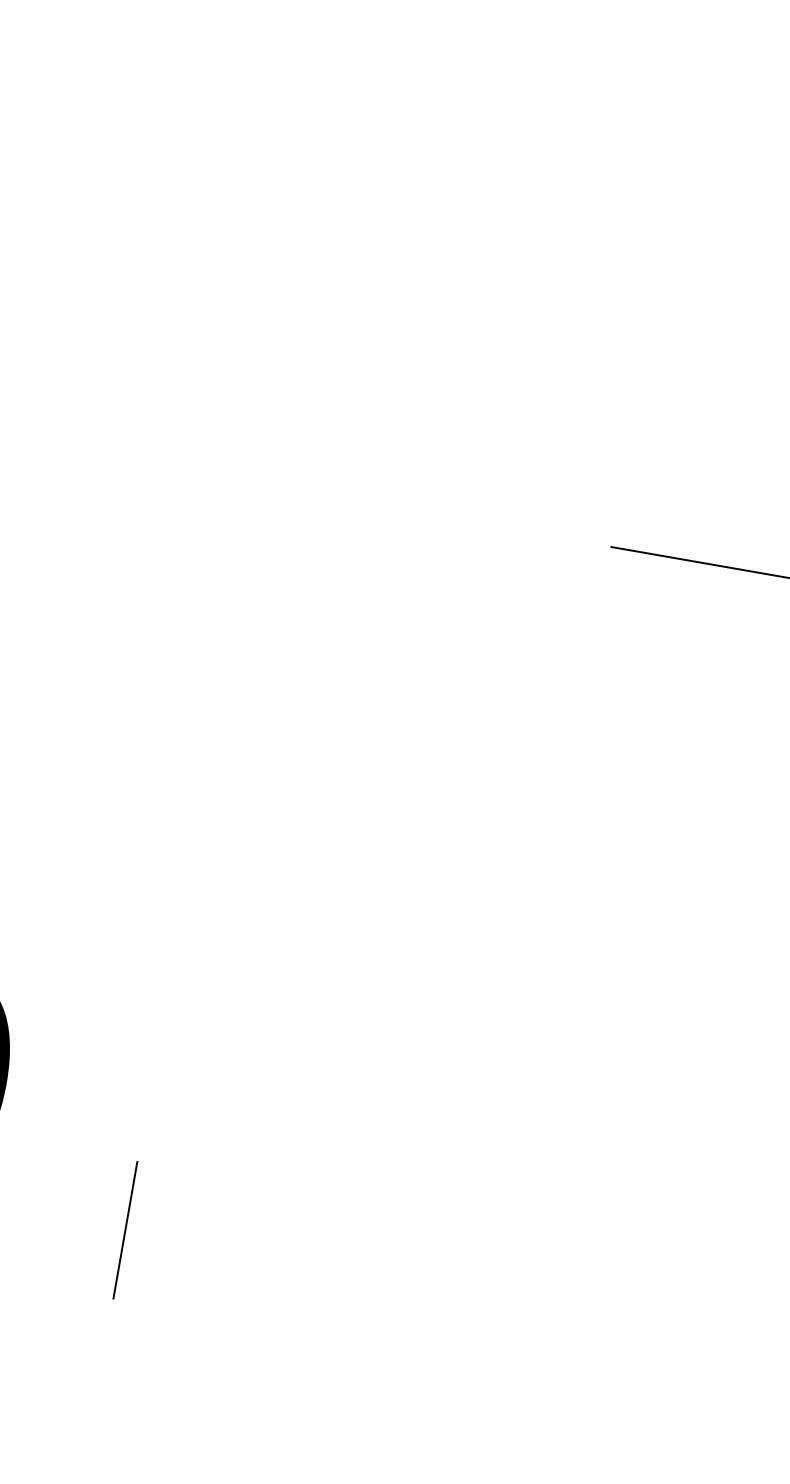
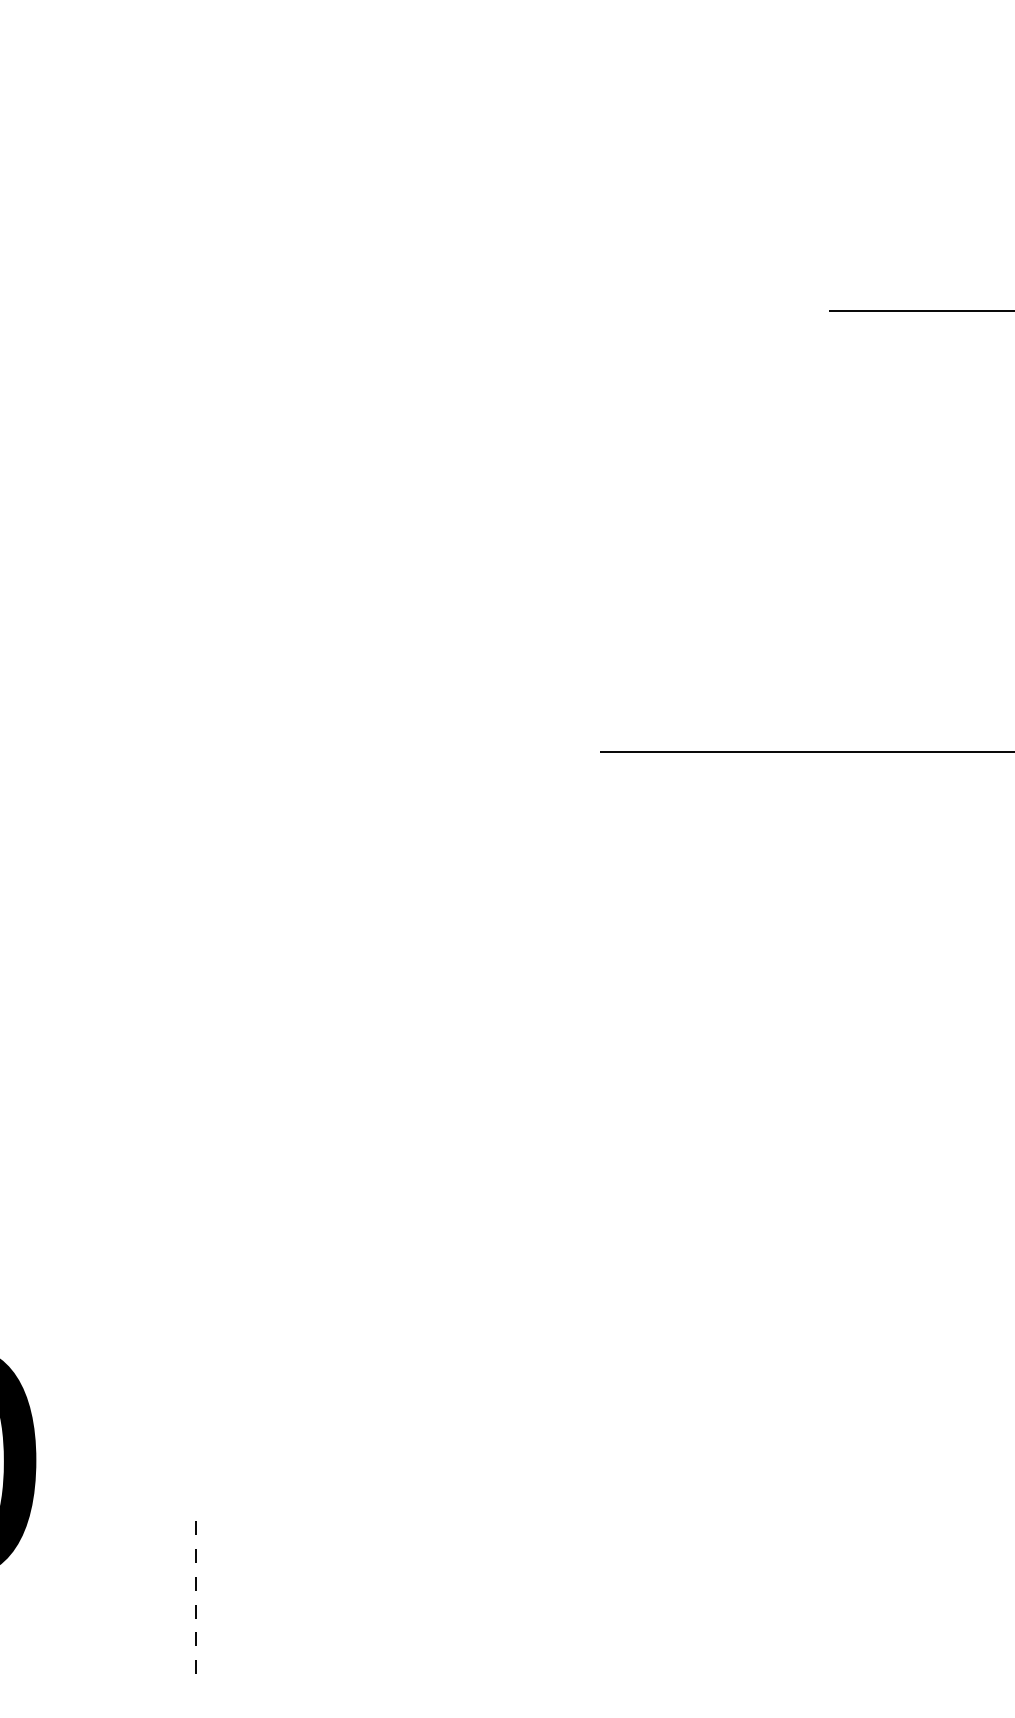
line: (125, 1230) -> (195, 1600), solid -> dashed

